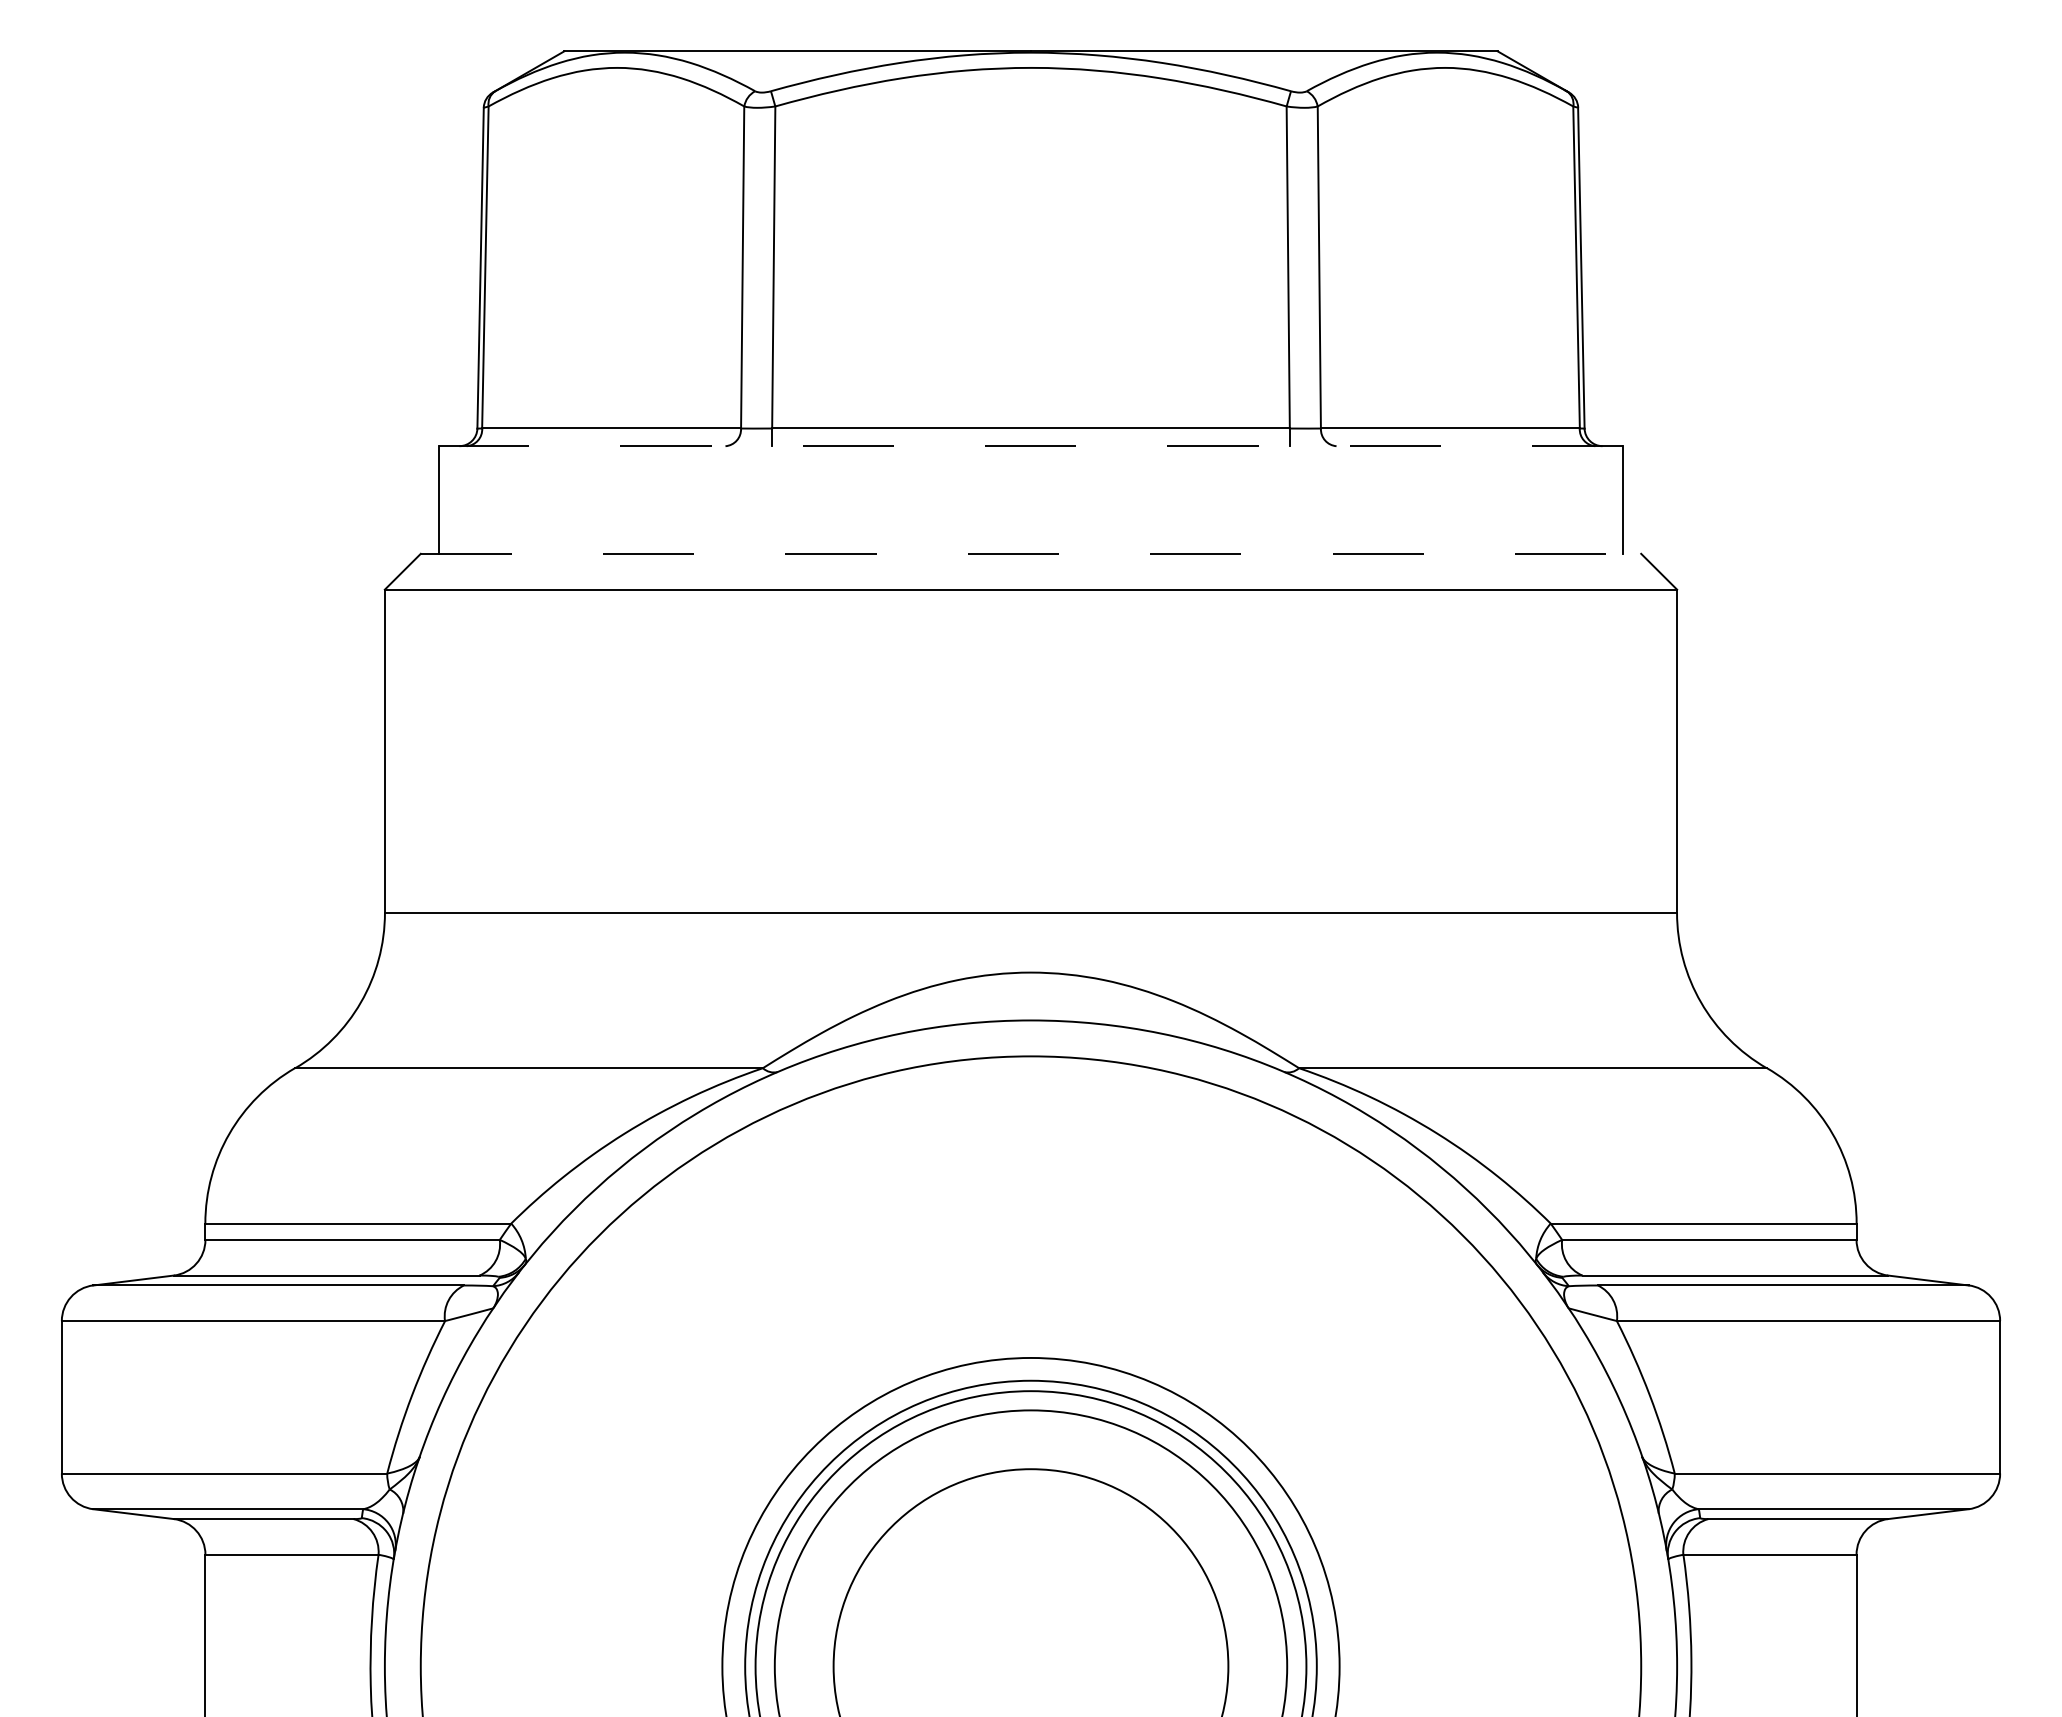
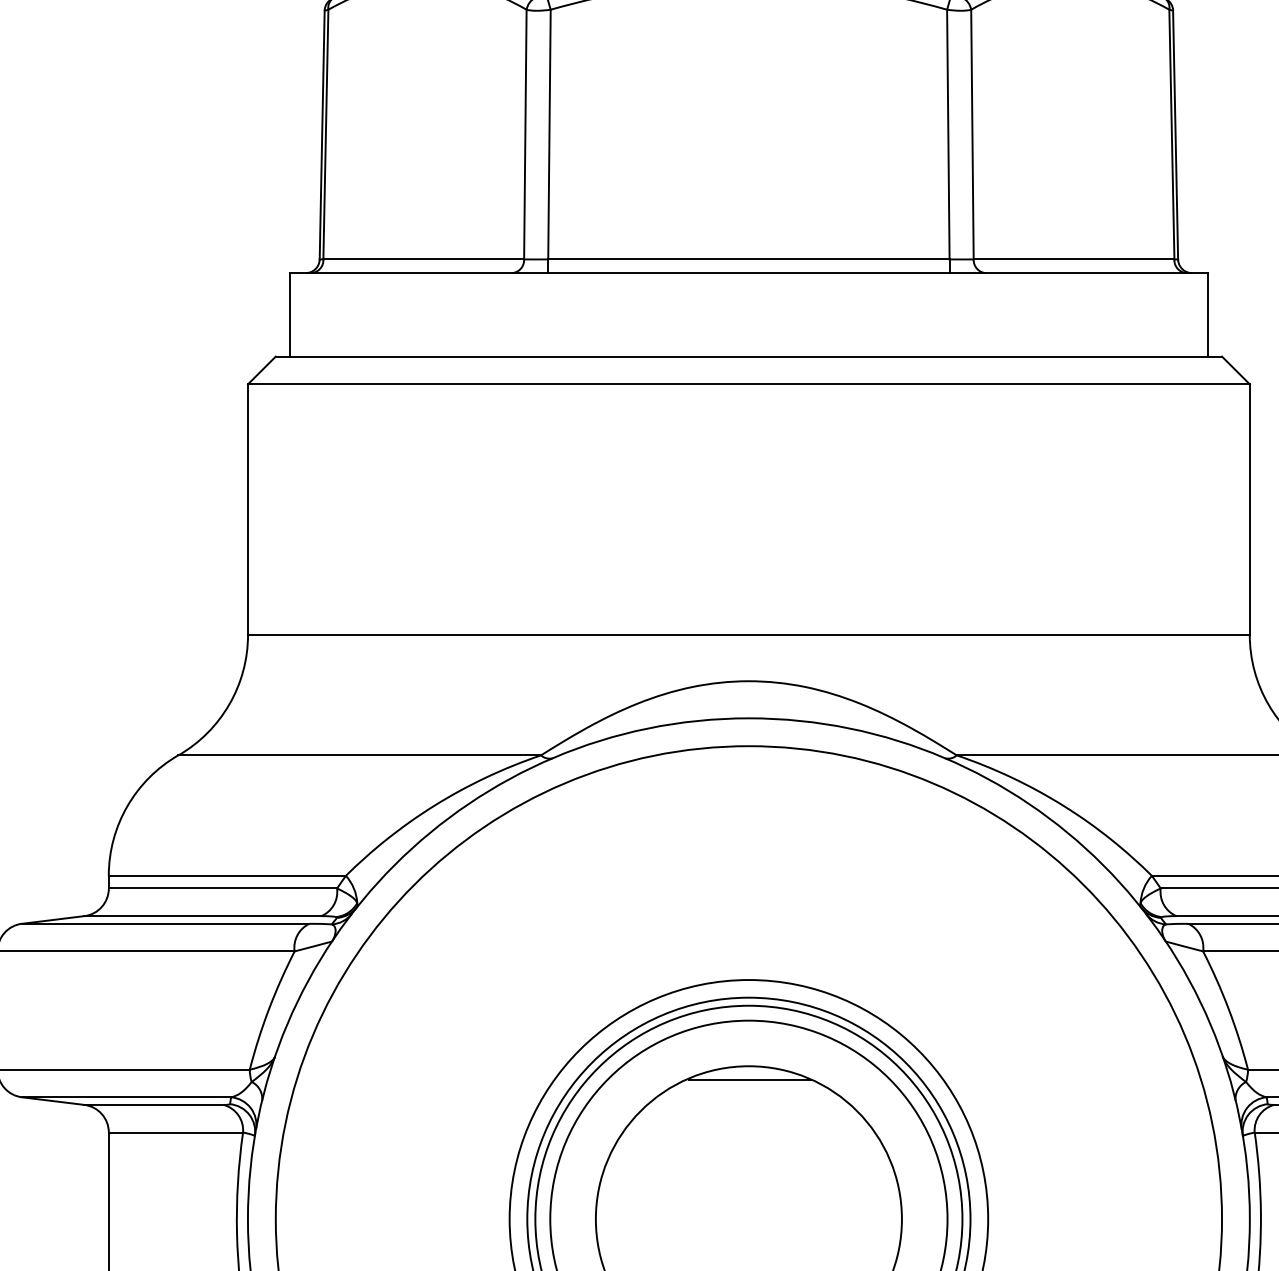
line: (1030, 446) -> (748, 273), dashed -> solid
line: (1031, 553) -> (749, 356), dashed -> solid
line: (1031, 1487) -> (749, 1080), added

